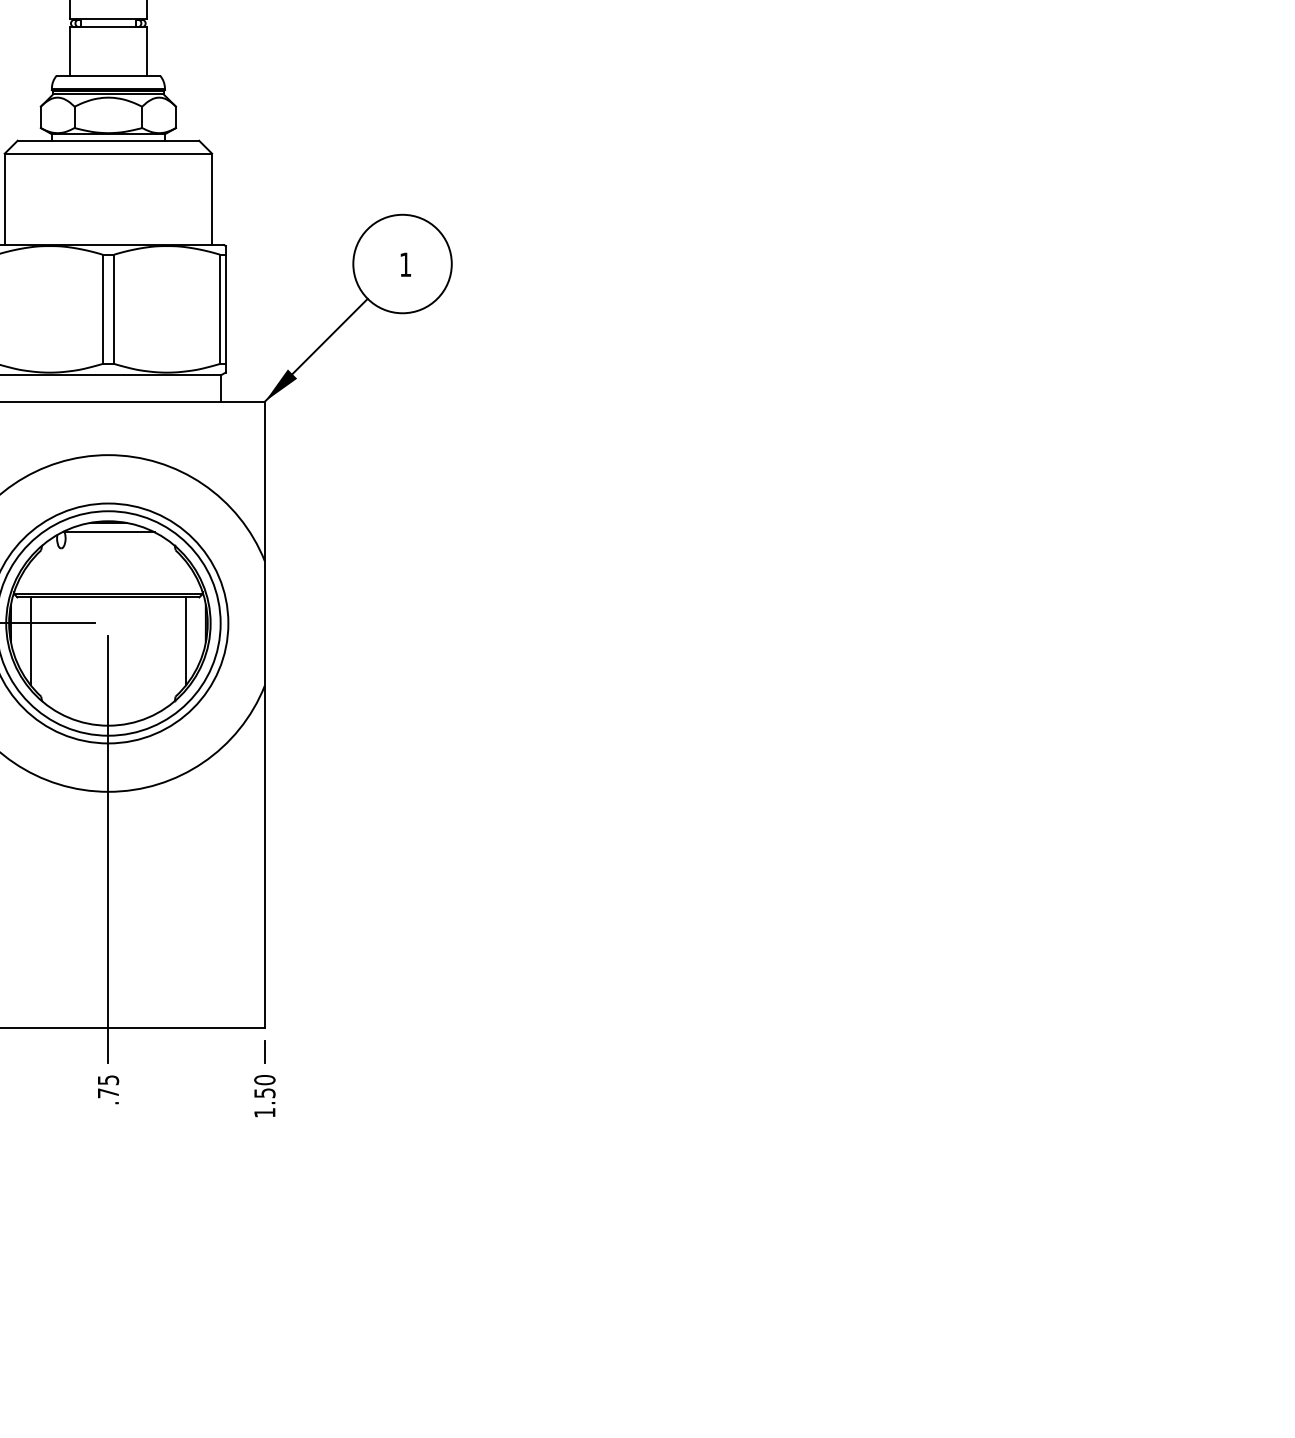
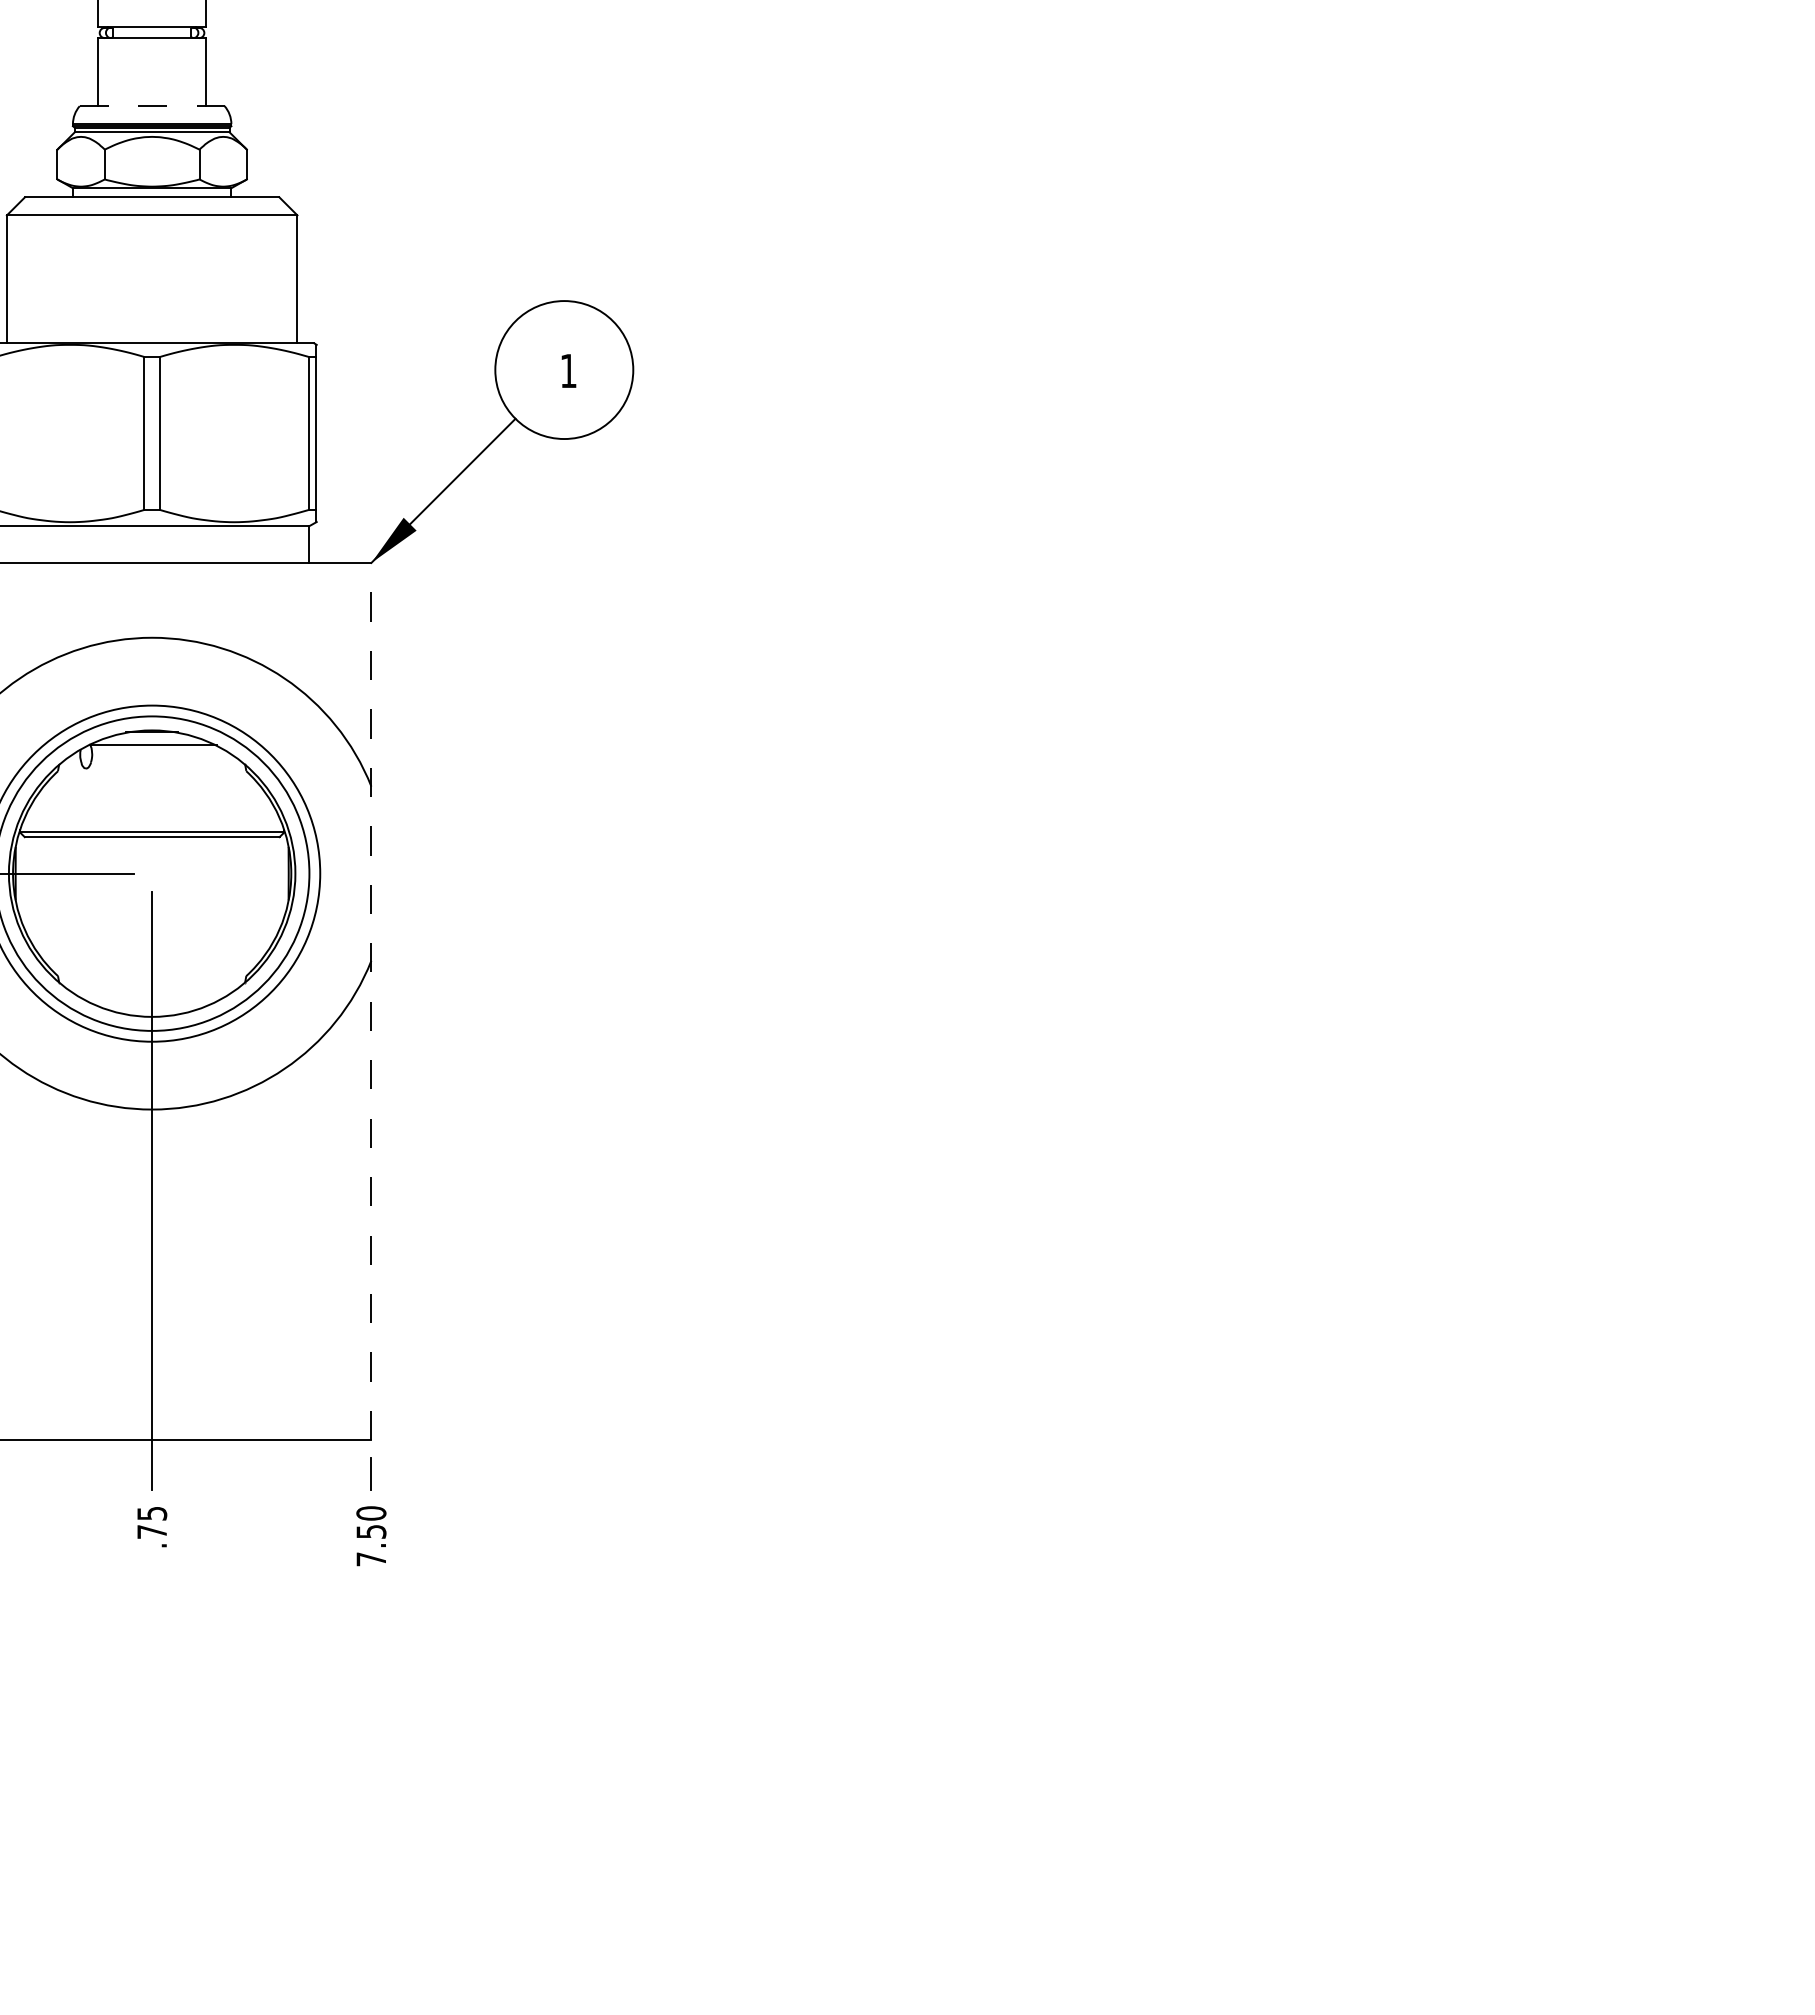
line: (108, 75) -> (152, 106), solid -> dashed
line: (30, 641) -> (43, 898), removed
line: (186, 641) -> (261, 898), removed
line: (264, 714) -> (371, 1001), solid -> dashed
text: (264, 1112) -> (370, 1559), 1.50 -> 7.50

